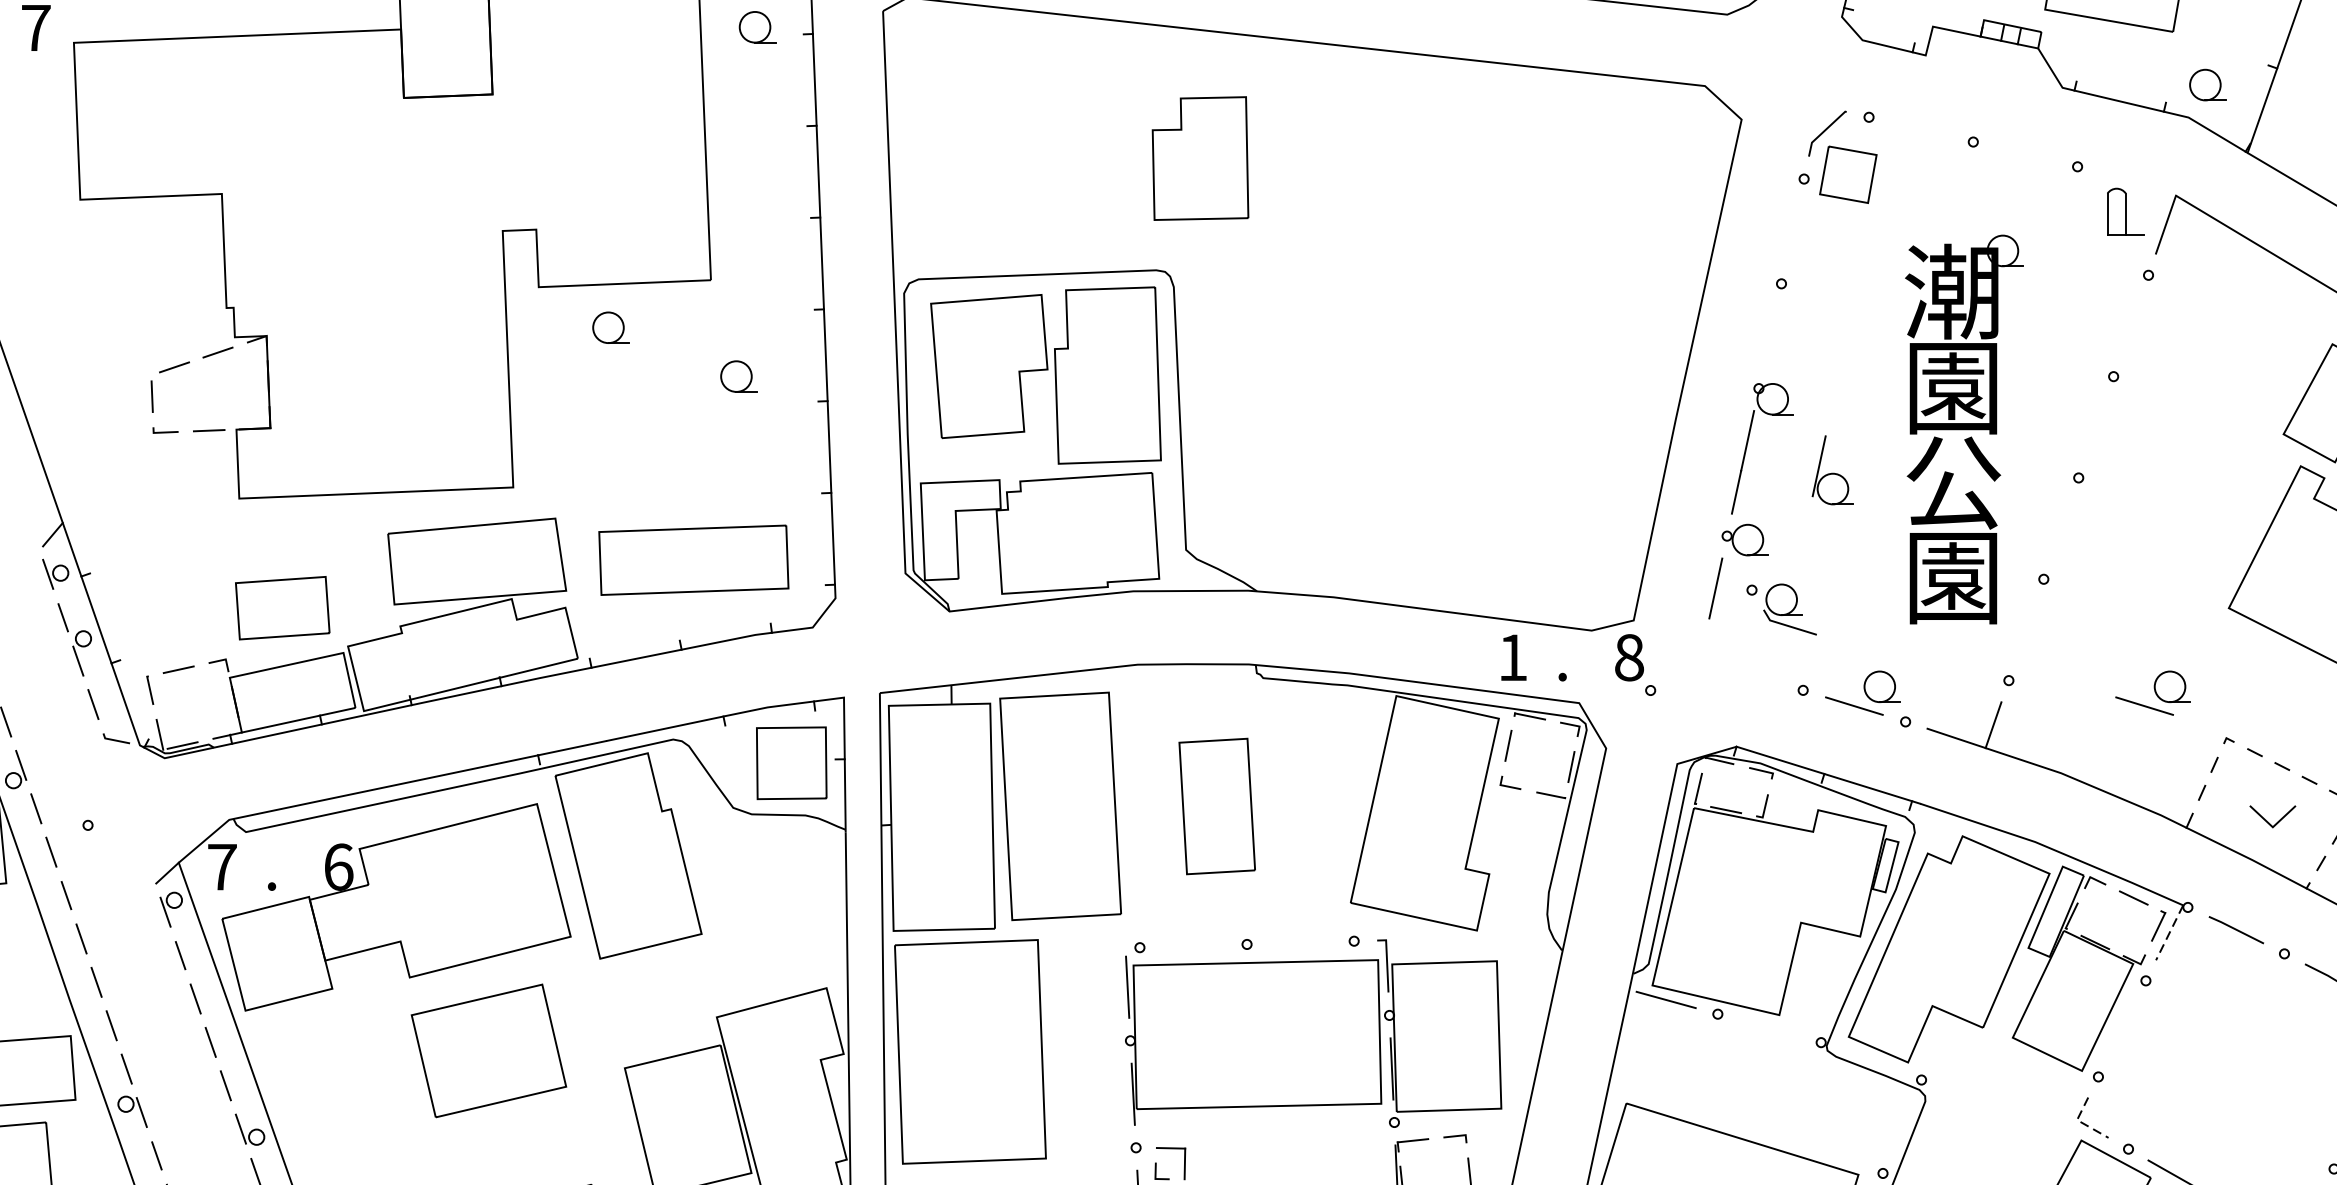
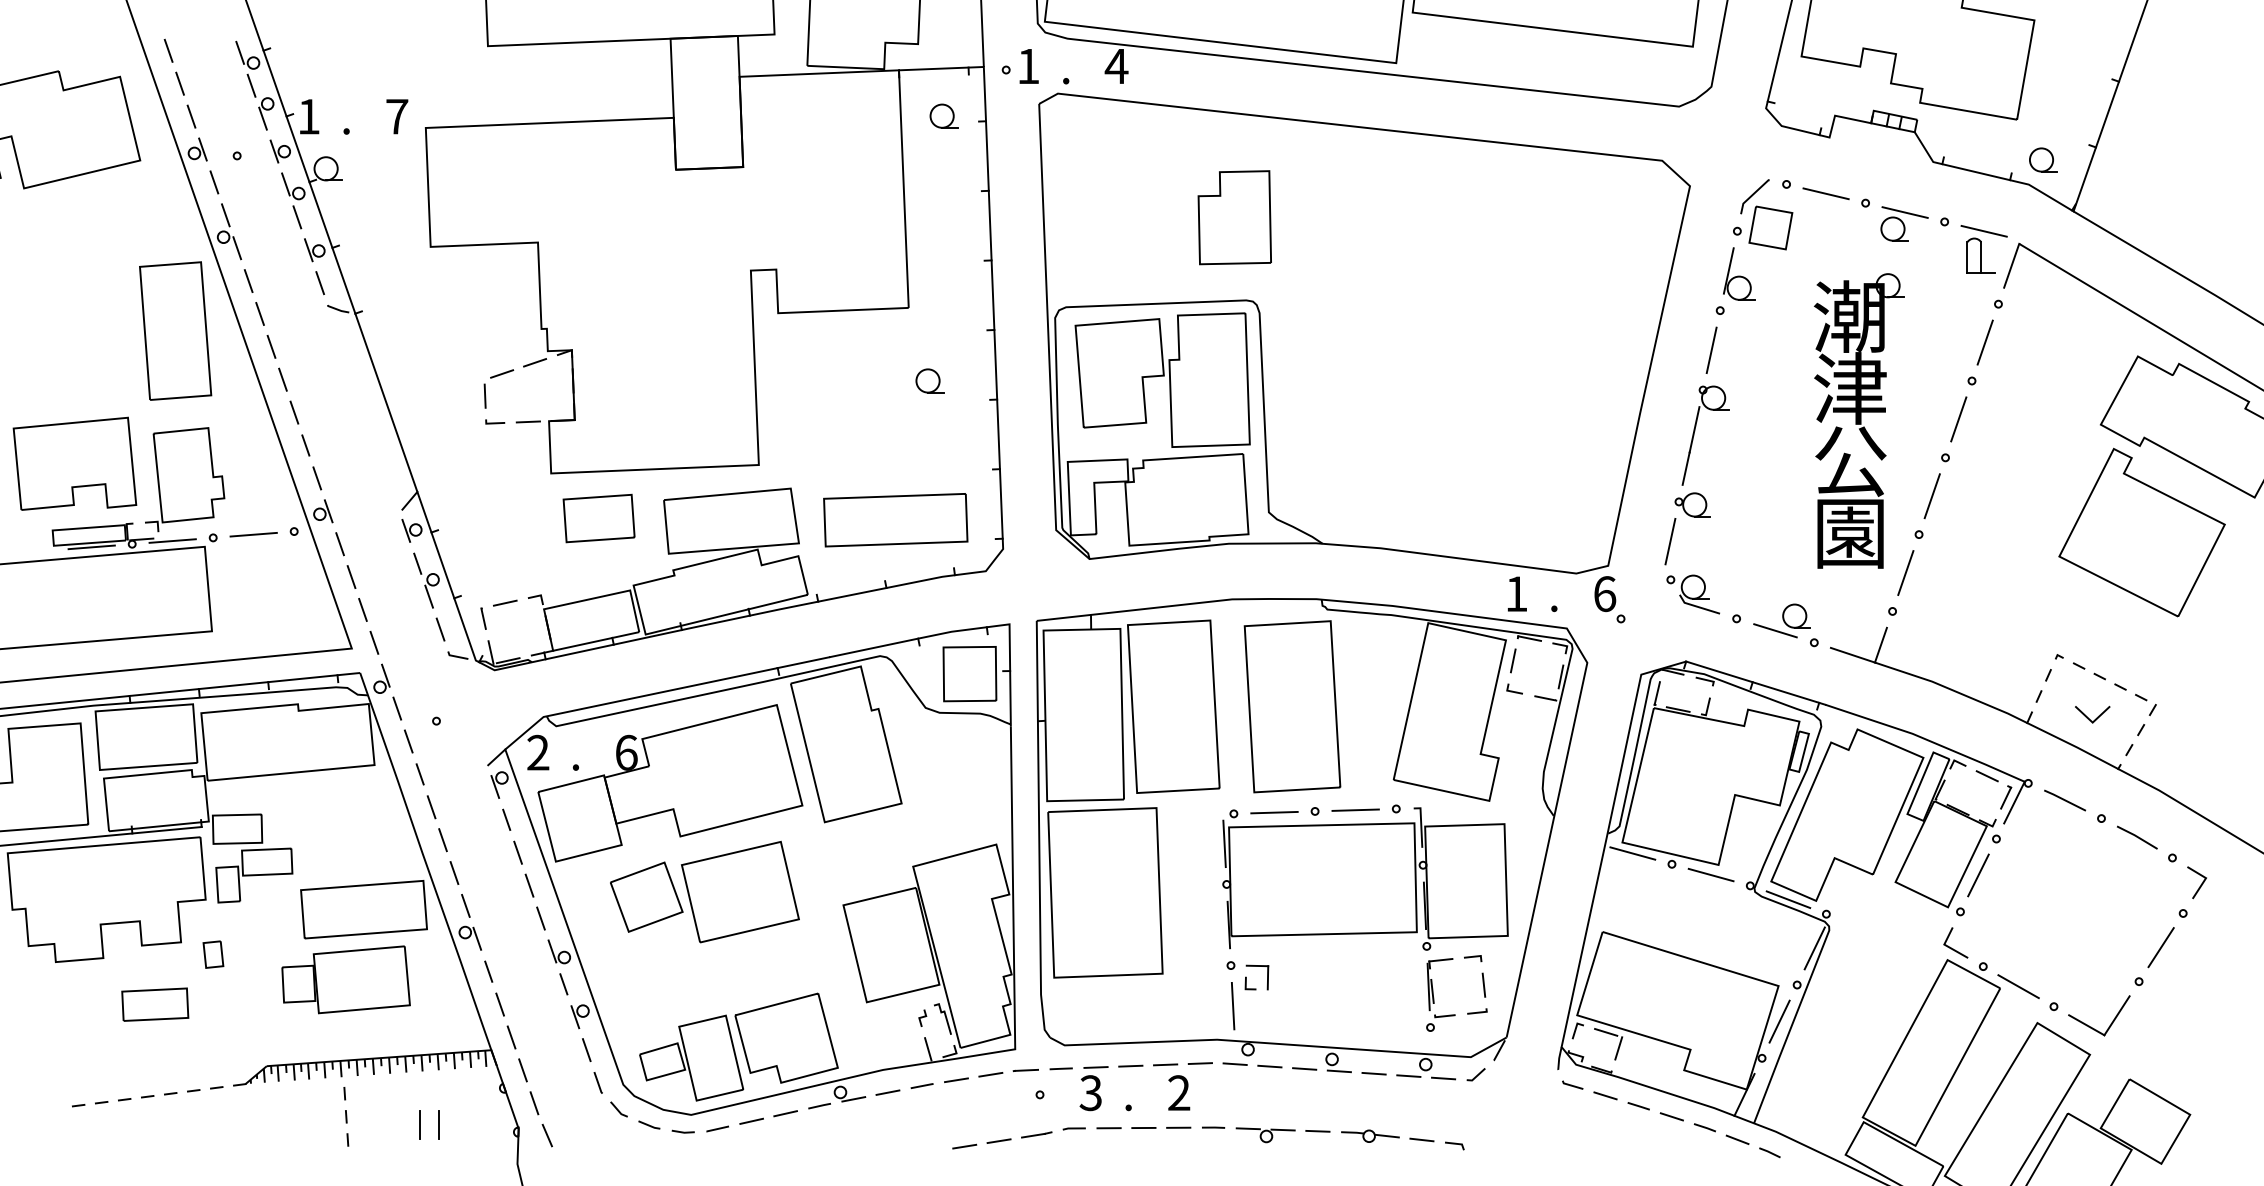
line: (1920, 129) -> (1825, 193), added
part: (1200, 158) -> (1234, 217), moved
part: (2024, 168) -> (1904, 223), added
line: (2128, 178) -> (1983, 230), added
line: (2130, 325) -> (1984, 342), added
part: (610, 327) -> (832, 343), removed
line: (1769, 336) -> (1711, 350), added
text: (1953, 386) -> (1850, 388), 園 -> 津
line: (2095, 427) -> (1958, 419), added
part: (1833, 469) -> (1739, 273), moved
line: (2060, 528) -> (1931, 496), added
part: (281, 608) -> (598, 518), moved
part: (1780, 609) -> (1692, 594), moved
line: (2025, 629) -> (1905, 572), added
text: (1630, 656) -> (1605, 593), 8 -> 6
part: (2152, 692) -> (2001, 620), removed
part: (1217, 806) -> (1292, 706), size x1.67
text: (222, 866) -> (538, 752), 7 -> 2
line: (2169, 933) -> (2014, 803), dashed -> solid
line: (1300, 941) -> (1355, 809), added
line: (1193, 945) -> (1274, 812), added
line: (1768, 1027) -> (1710, 874), added
line: (2122, 1028) -> (1978, 875), added
part: (365, 1056) -> (646, 896), added
line: (1871, 1060) -> (1788, 899), added
line: (2081, 1122) -> (1947, 946), dashed -> solid
line: (1905, 1125) -> (1814, 948), added

